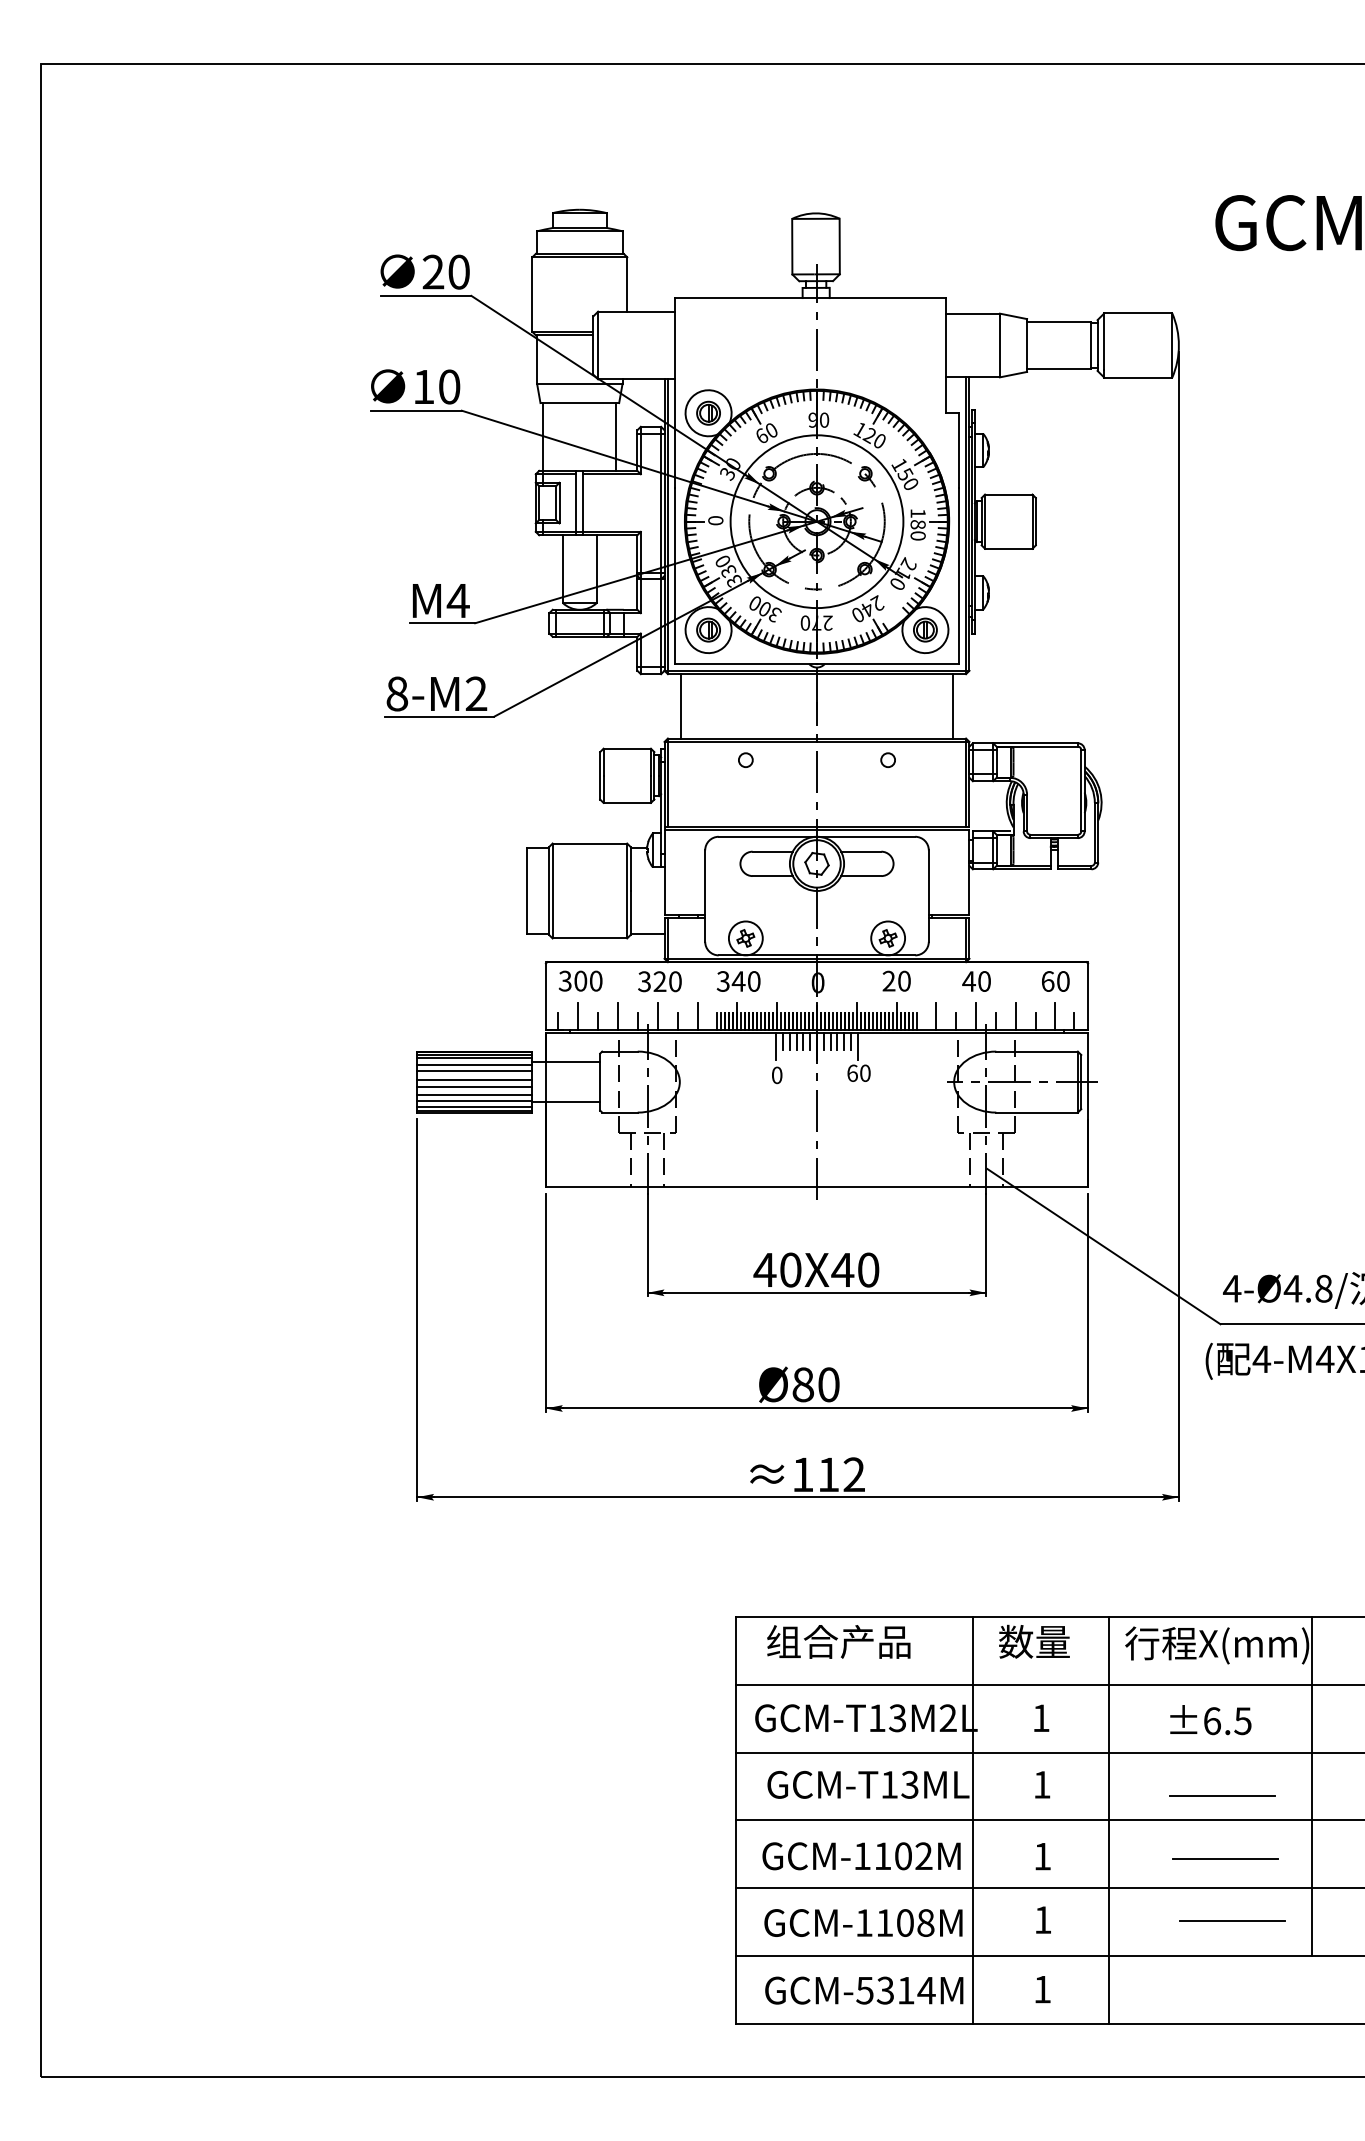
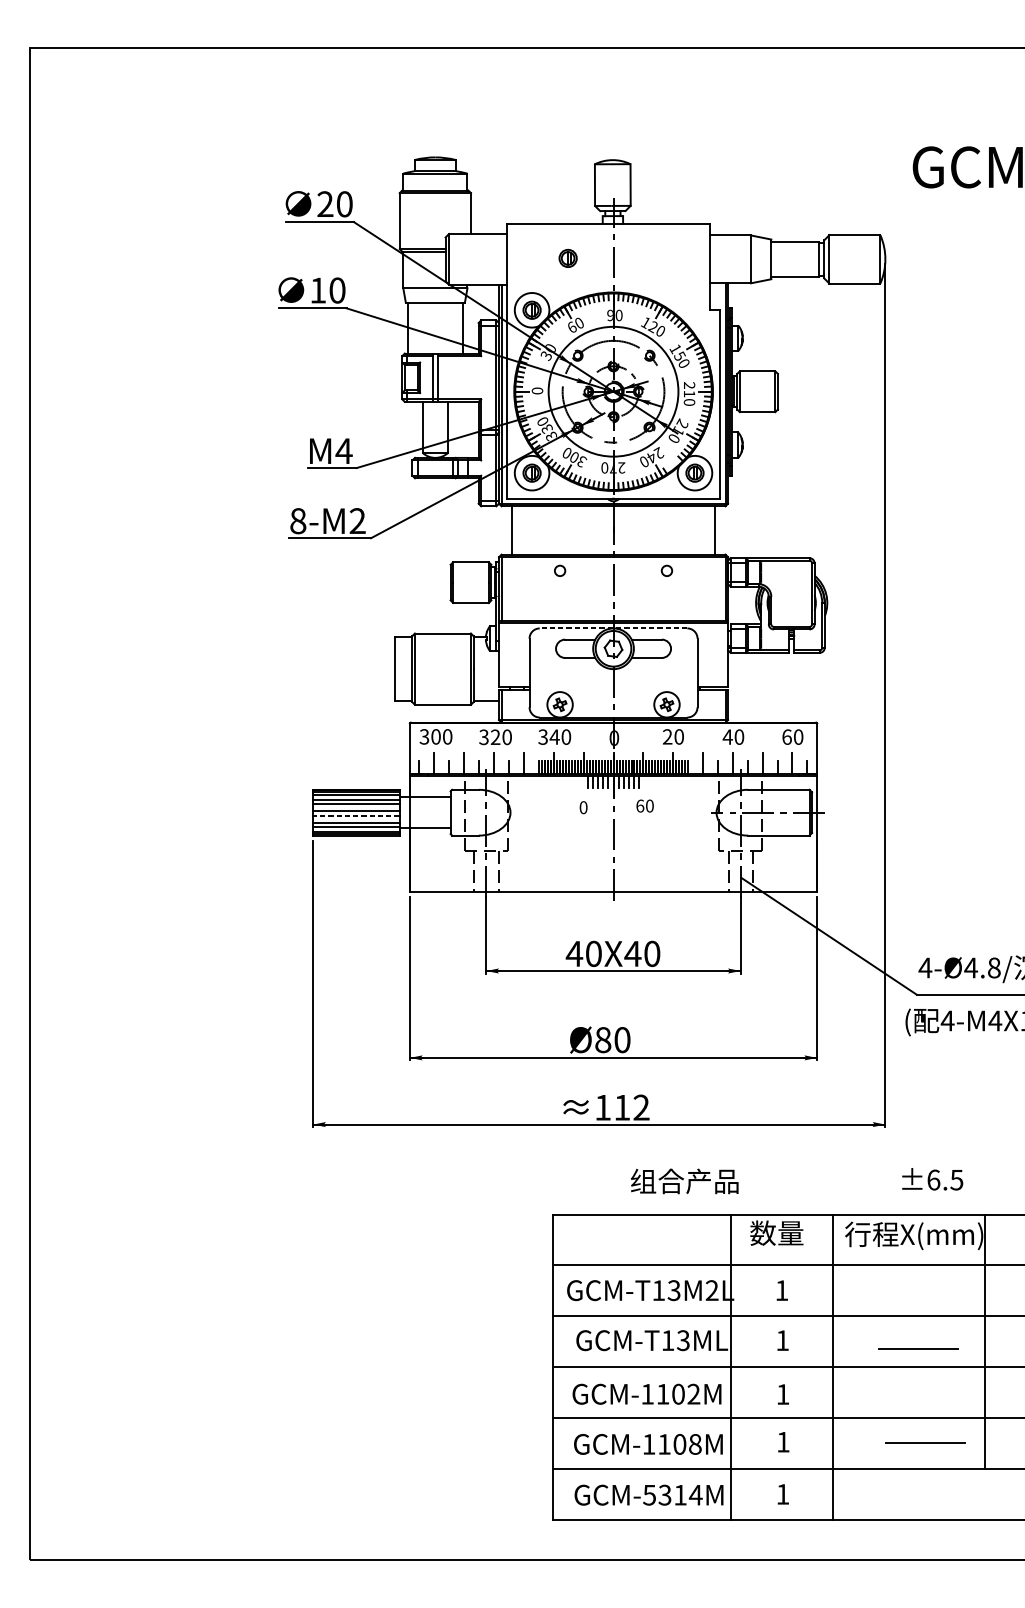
part: (756, 343) -> (568, 257), added
text: (917, 518) -> (689, 389), 180 -> 210
line: (816, 836) -> (613, 628), solid -> dashed
line: (776, 1045) -> (583, 785), removed
line: (857, 1045) -> (643, 785), removed
line: (474, 1086) -> (356, 816), solid -> dashed
text: (838, 1641) -> (684, 1181), moved
text: (1210, 1720) -> (932, 1179), moved
line: (1225, 1858) -> (920, 1395), removed

